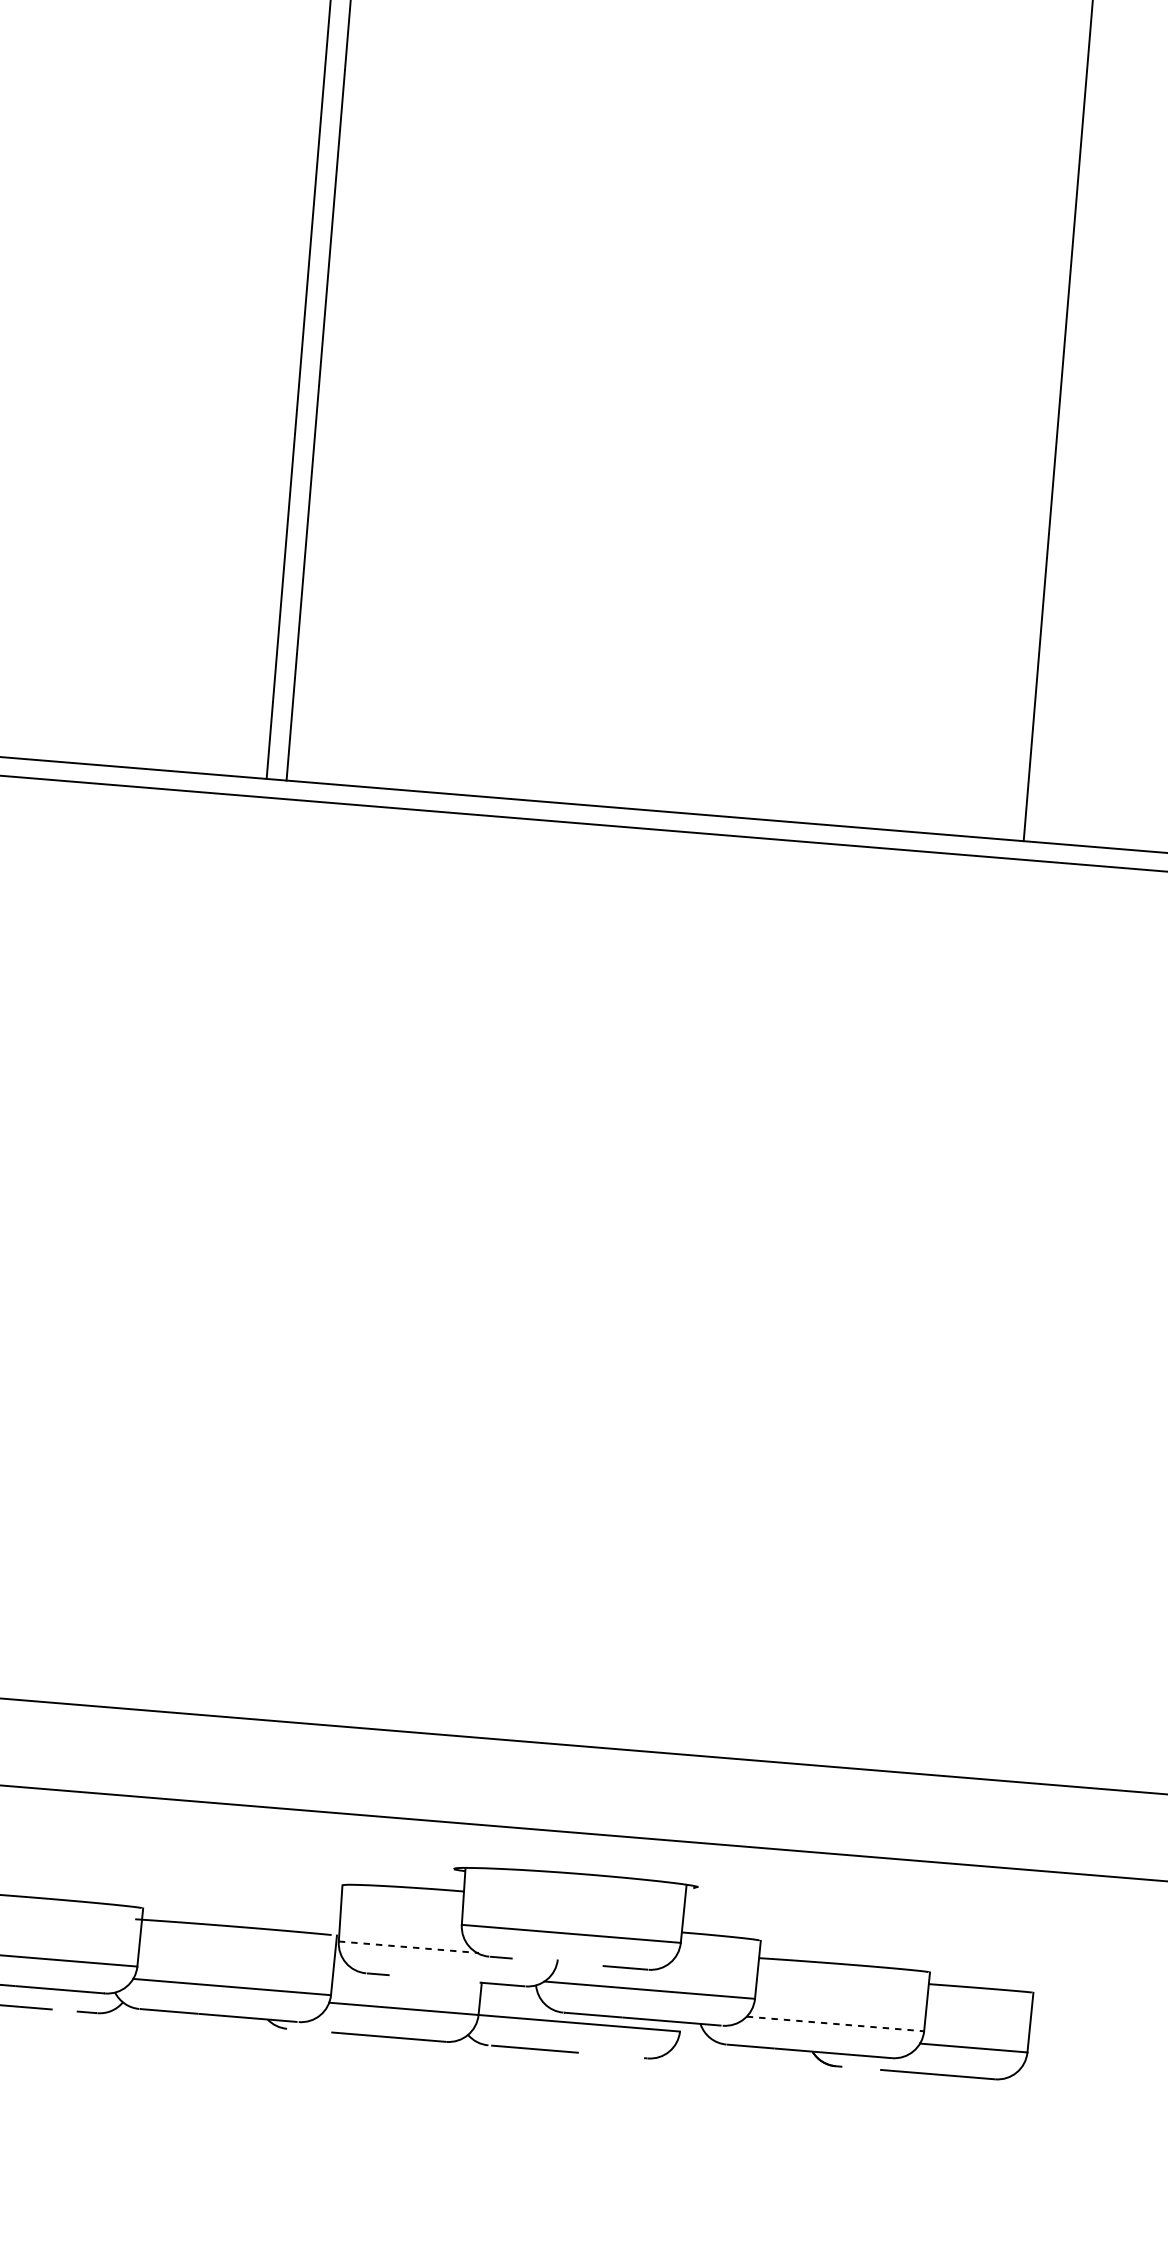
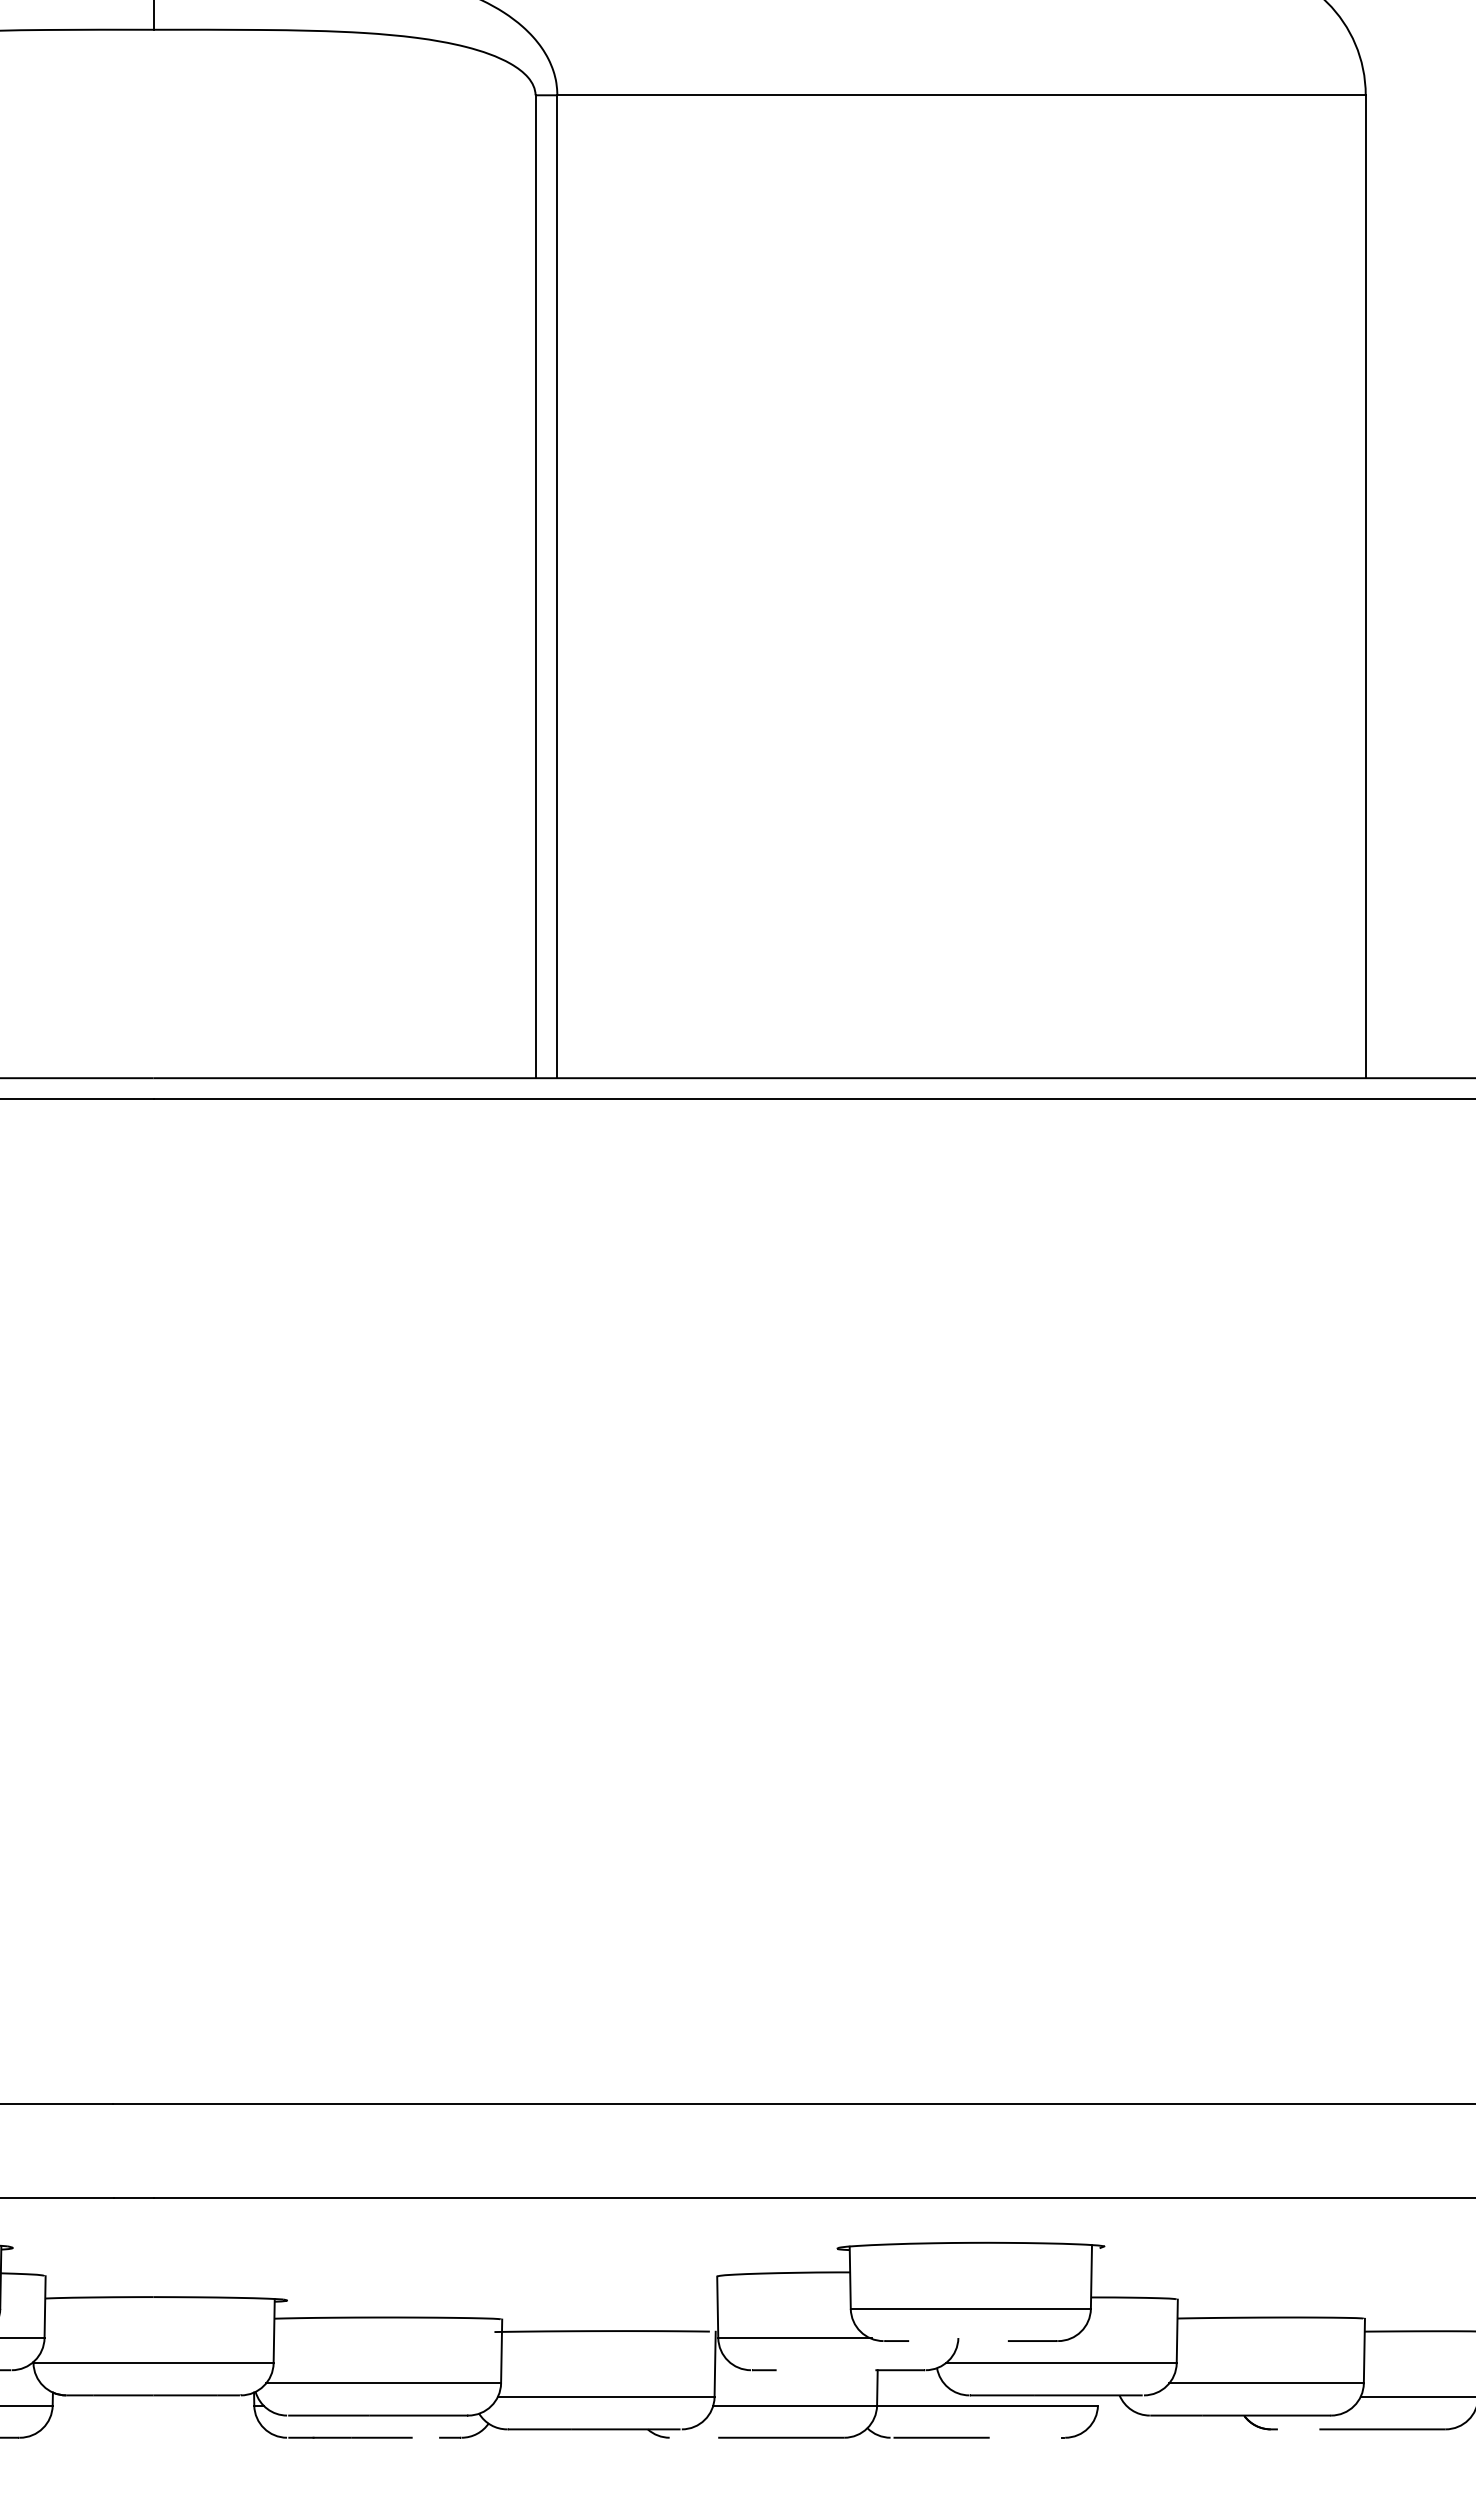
line: (409, 1947) -> (795, 2338), dashed -> solid
line: (836, 2024) -> (1267, 2383), dashed -> solid

